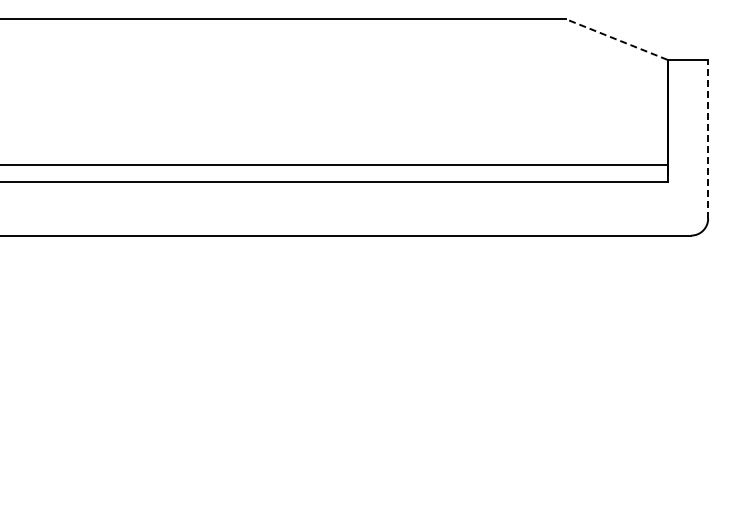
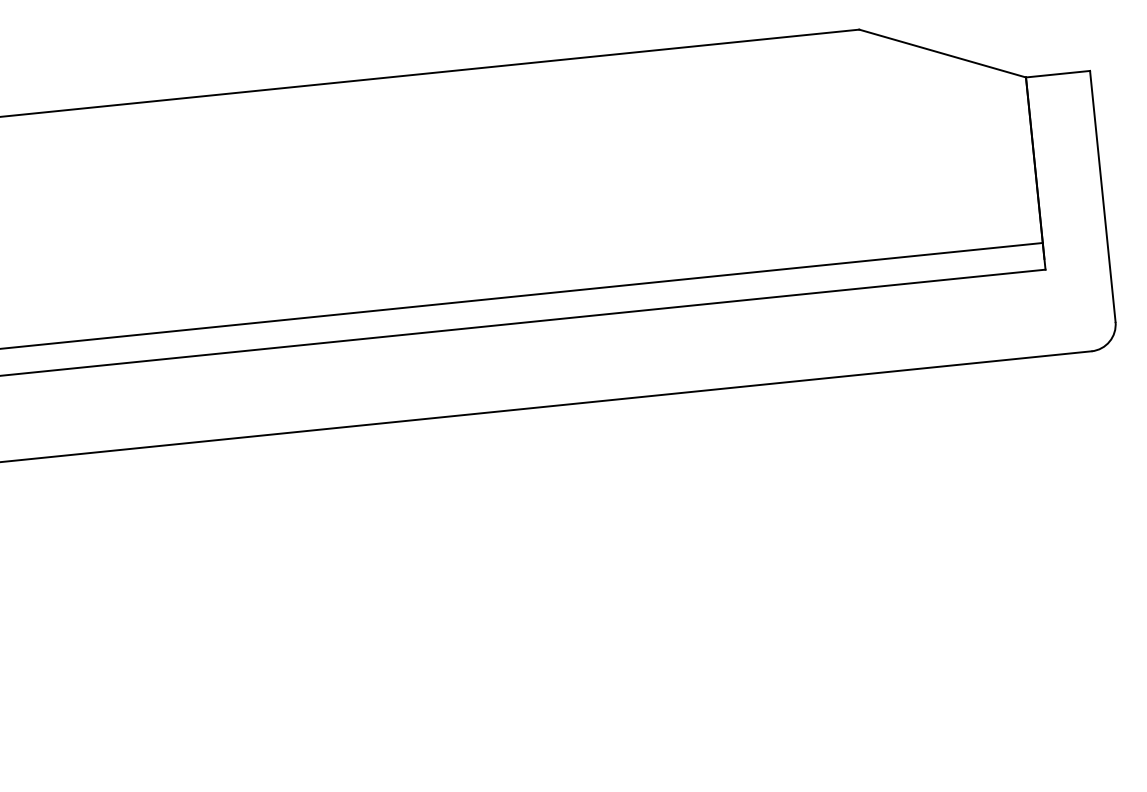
line: (616, 39) -> (941, 53), dashed -> solid
line: (708, 138) -> (1103, 195), dashed -> solid

